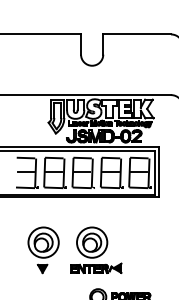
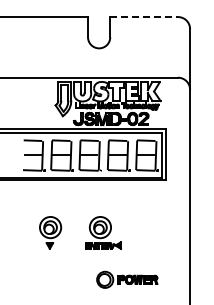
line: (137, 34) -> (144, 17), solid -> dashed
part: (43, 249) -> (50, 232), size x0.7
part: (96, 249) -> (103, 232), size x0.7

